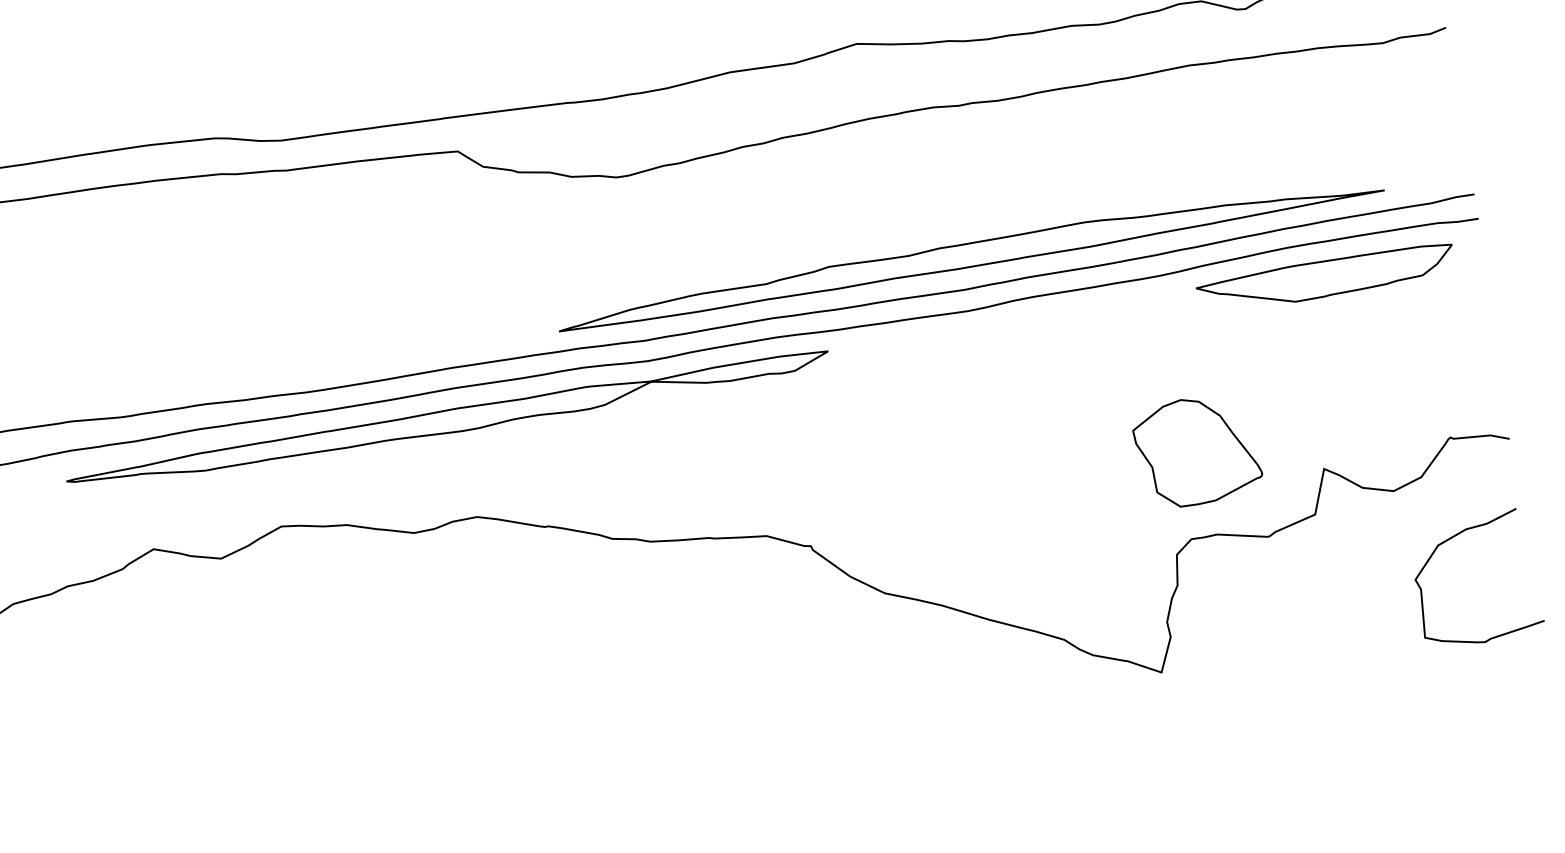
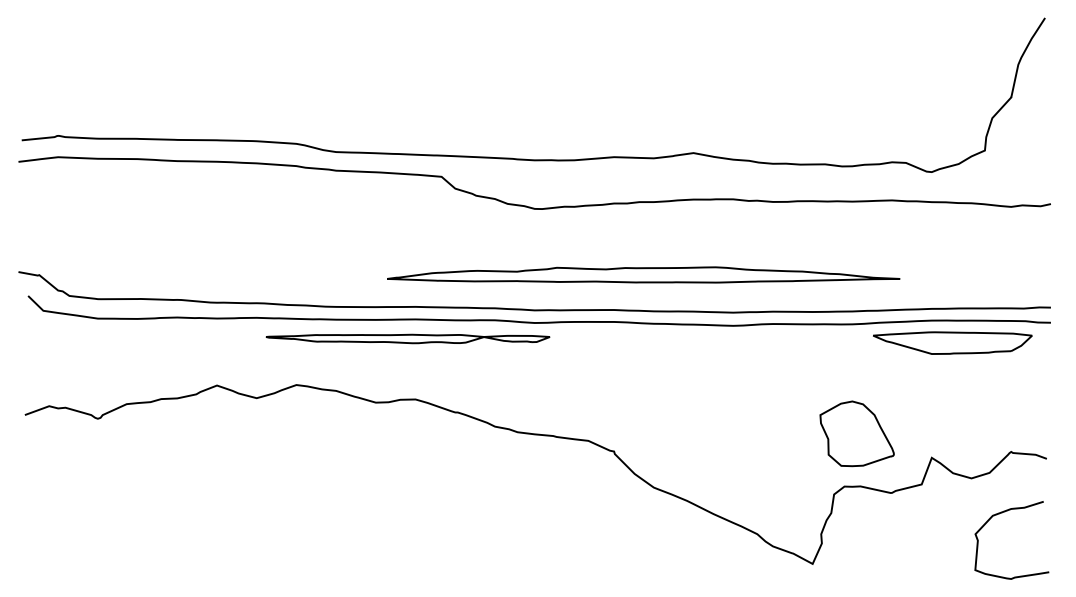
part: (970, 253) -> (643, 274), moved
part: (447, 421) -> (407, 338), size x0.6

